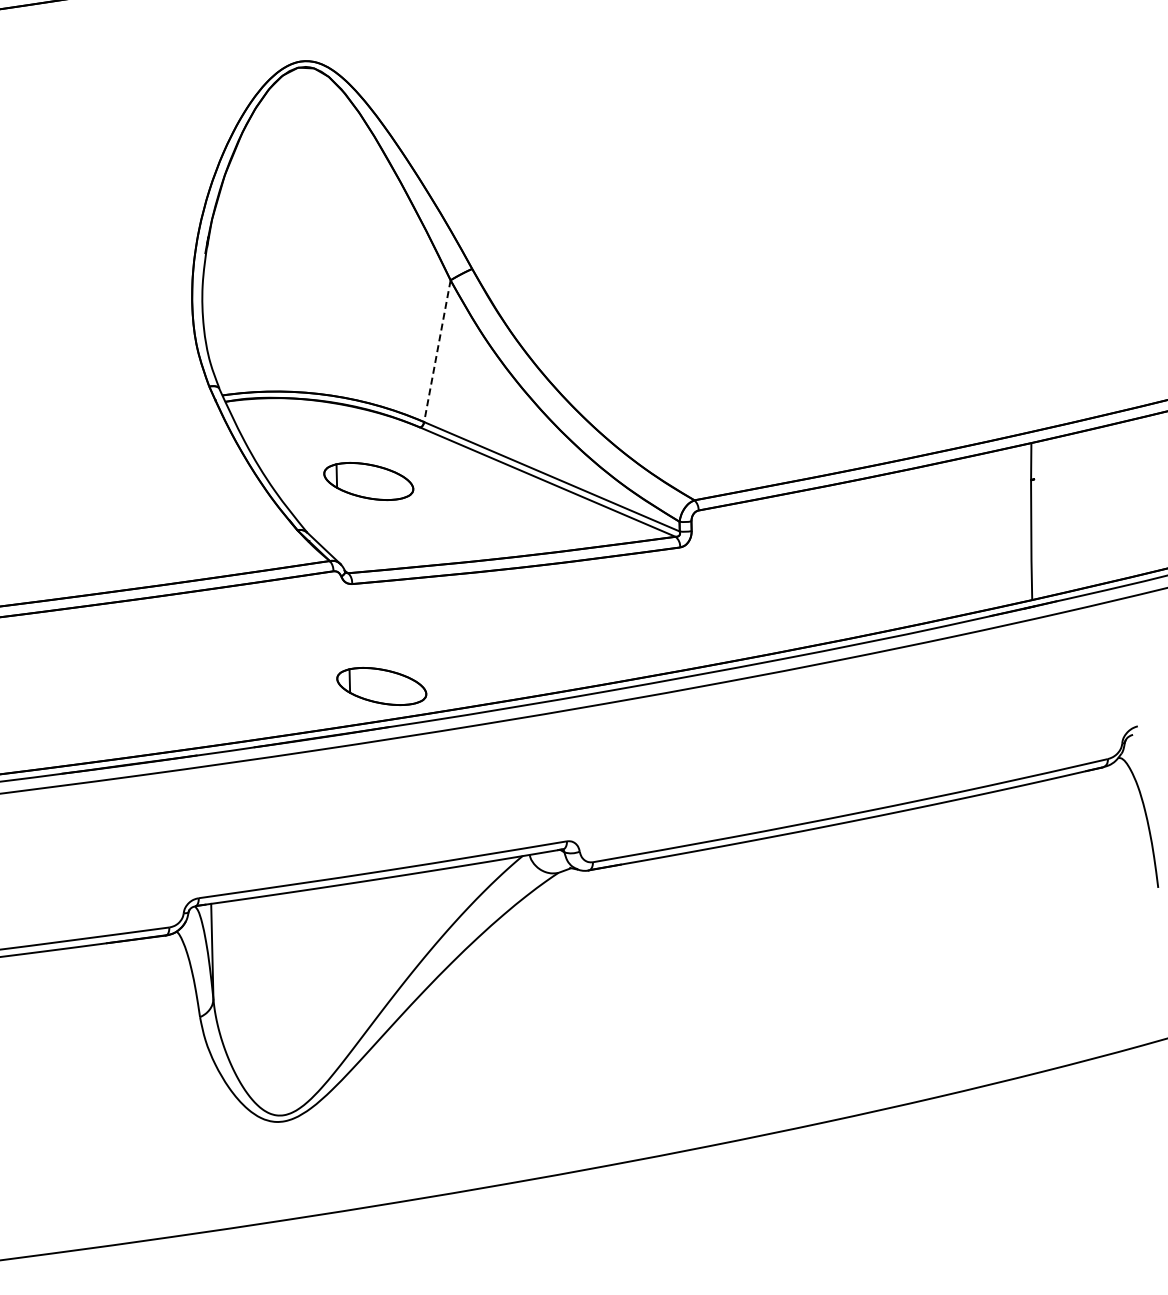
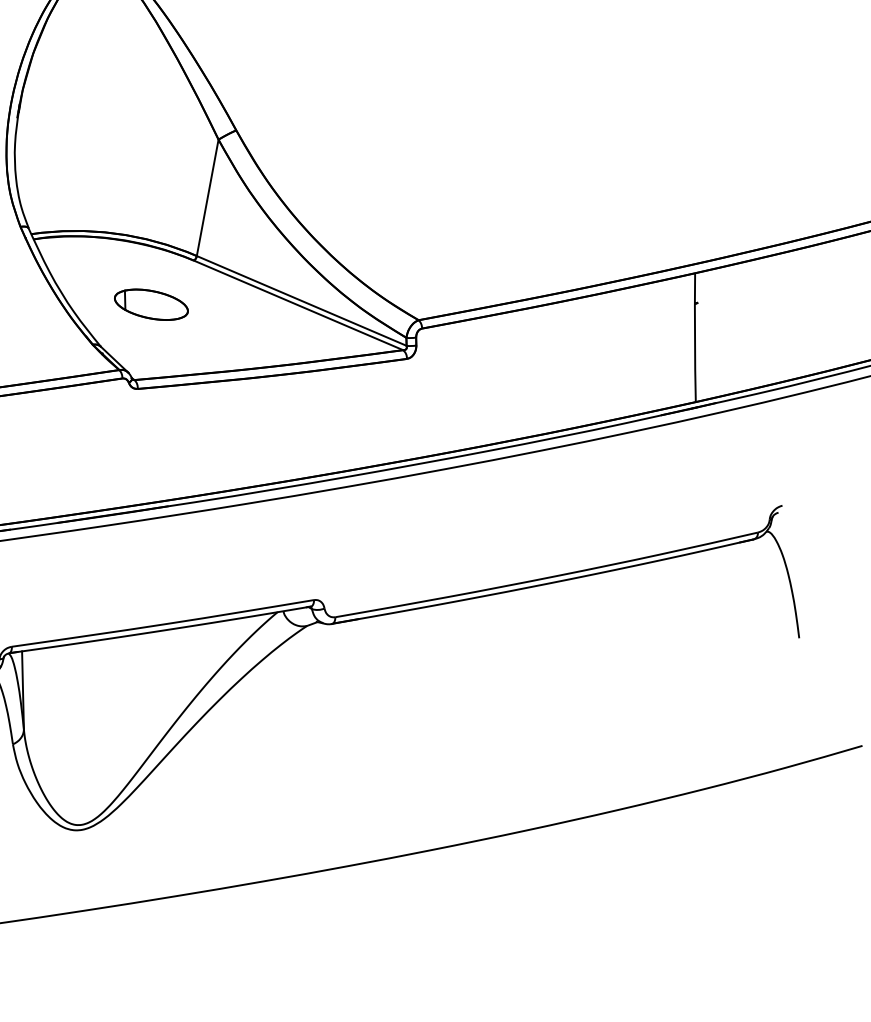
line: (437, 351) -> (207, 198), dashed -> solid
part: (381, 686) -> (161, 473), removed

